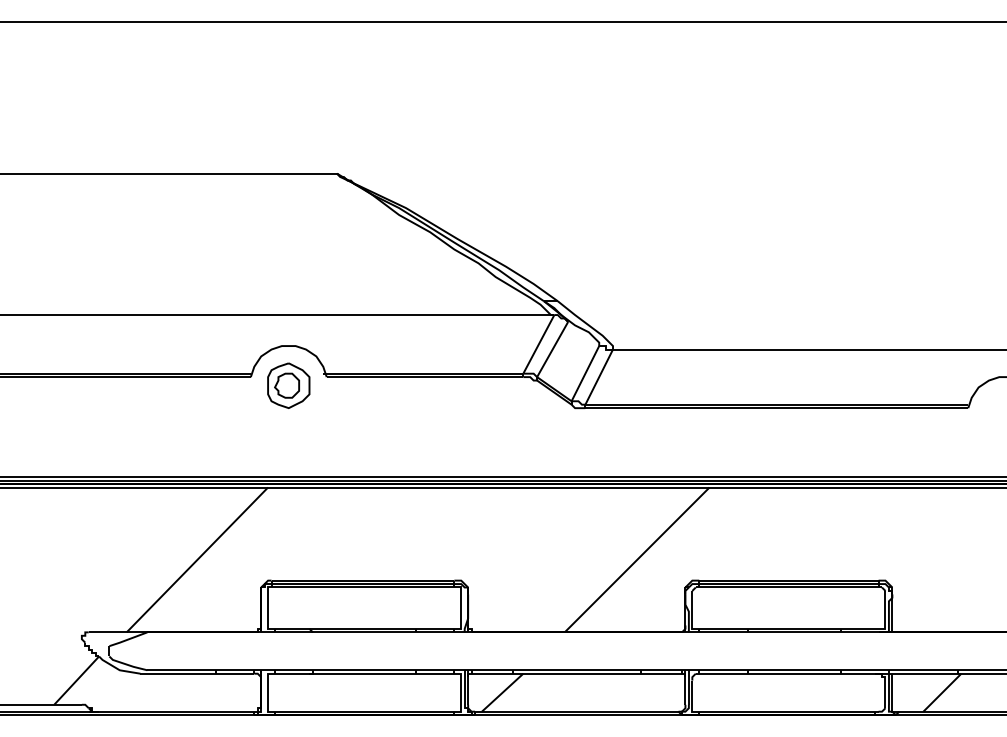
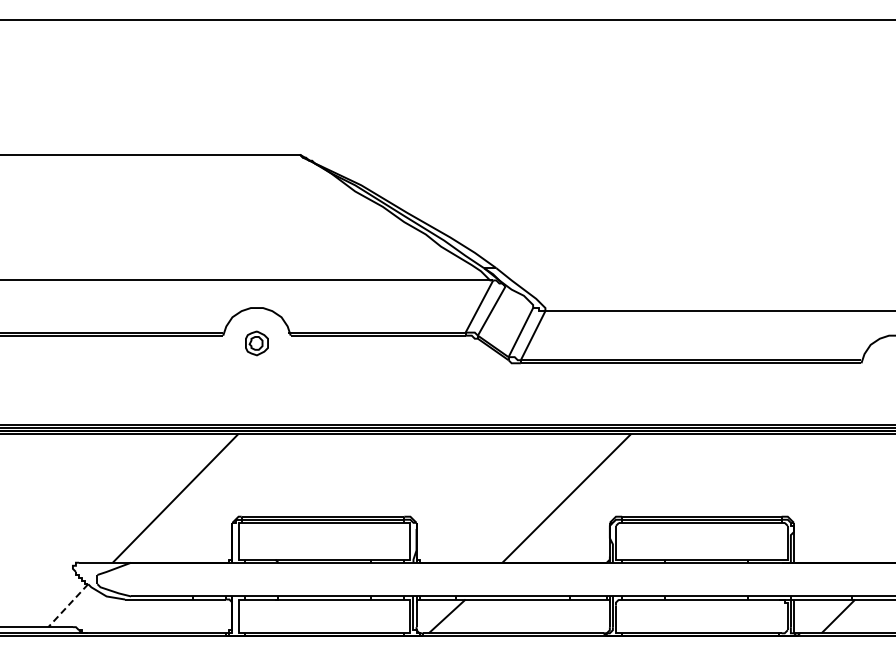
part: (288, 385) -> (256, 343), size x0.6
line: (75, 681) -> (67, 606), solid -> dashed

